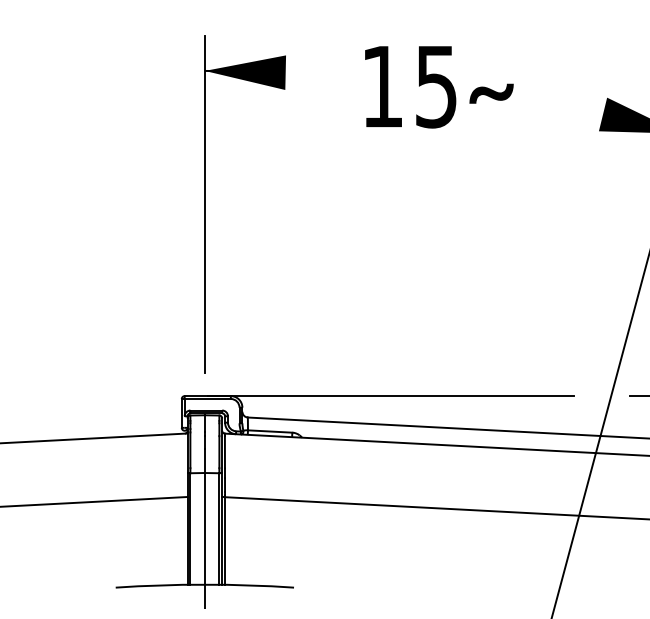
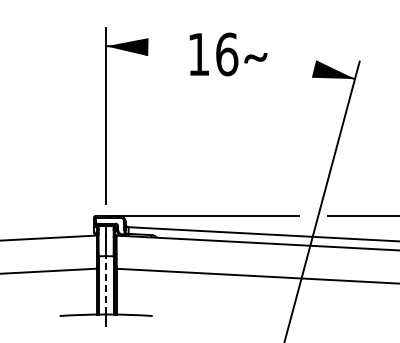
text: (437, 86) -> (227, 54), 15 -> 16
line: (205, 527) -> (106, 284), solid -> dashed

